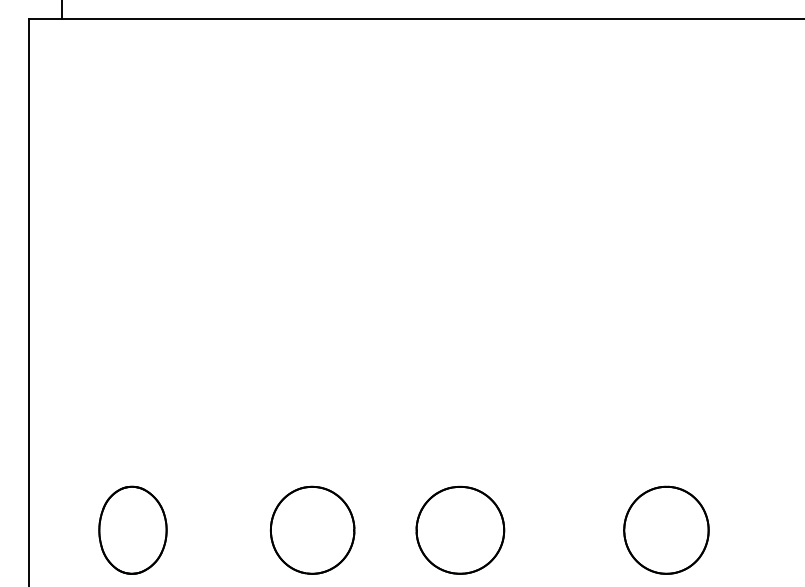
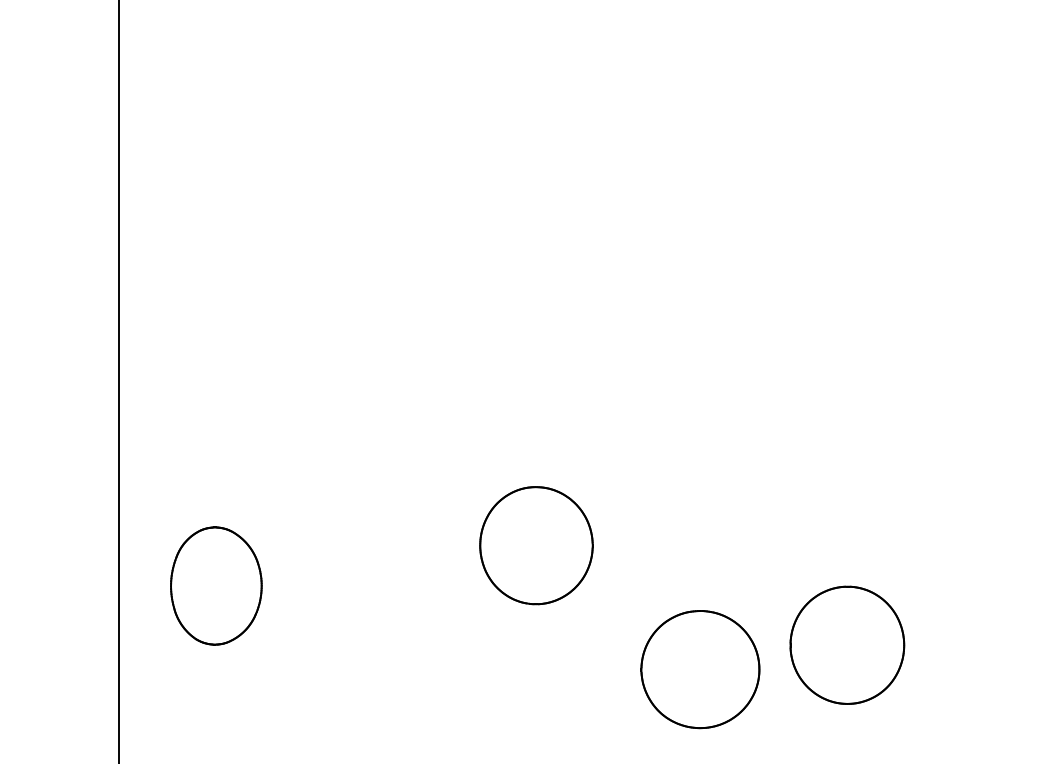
part: (132, 529) -> (215, 584), moved
part: (312, 529) -> (536, 544), moved
part: (666, 529) -> (847, 644), moved

